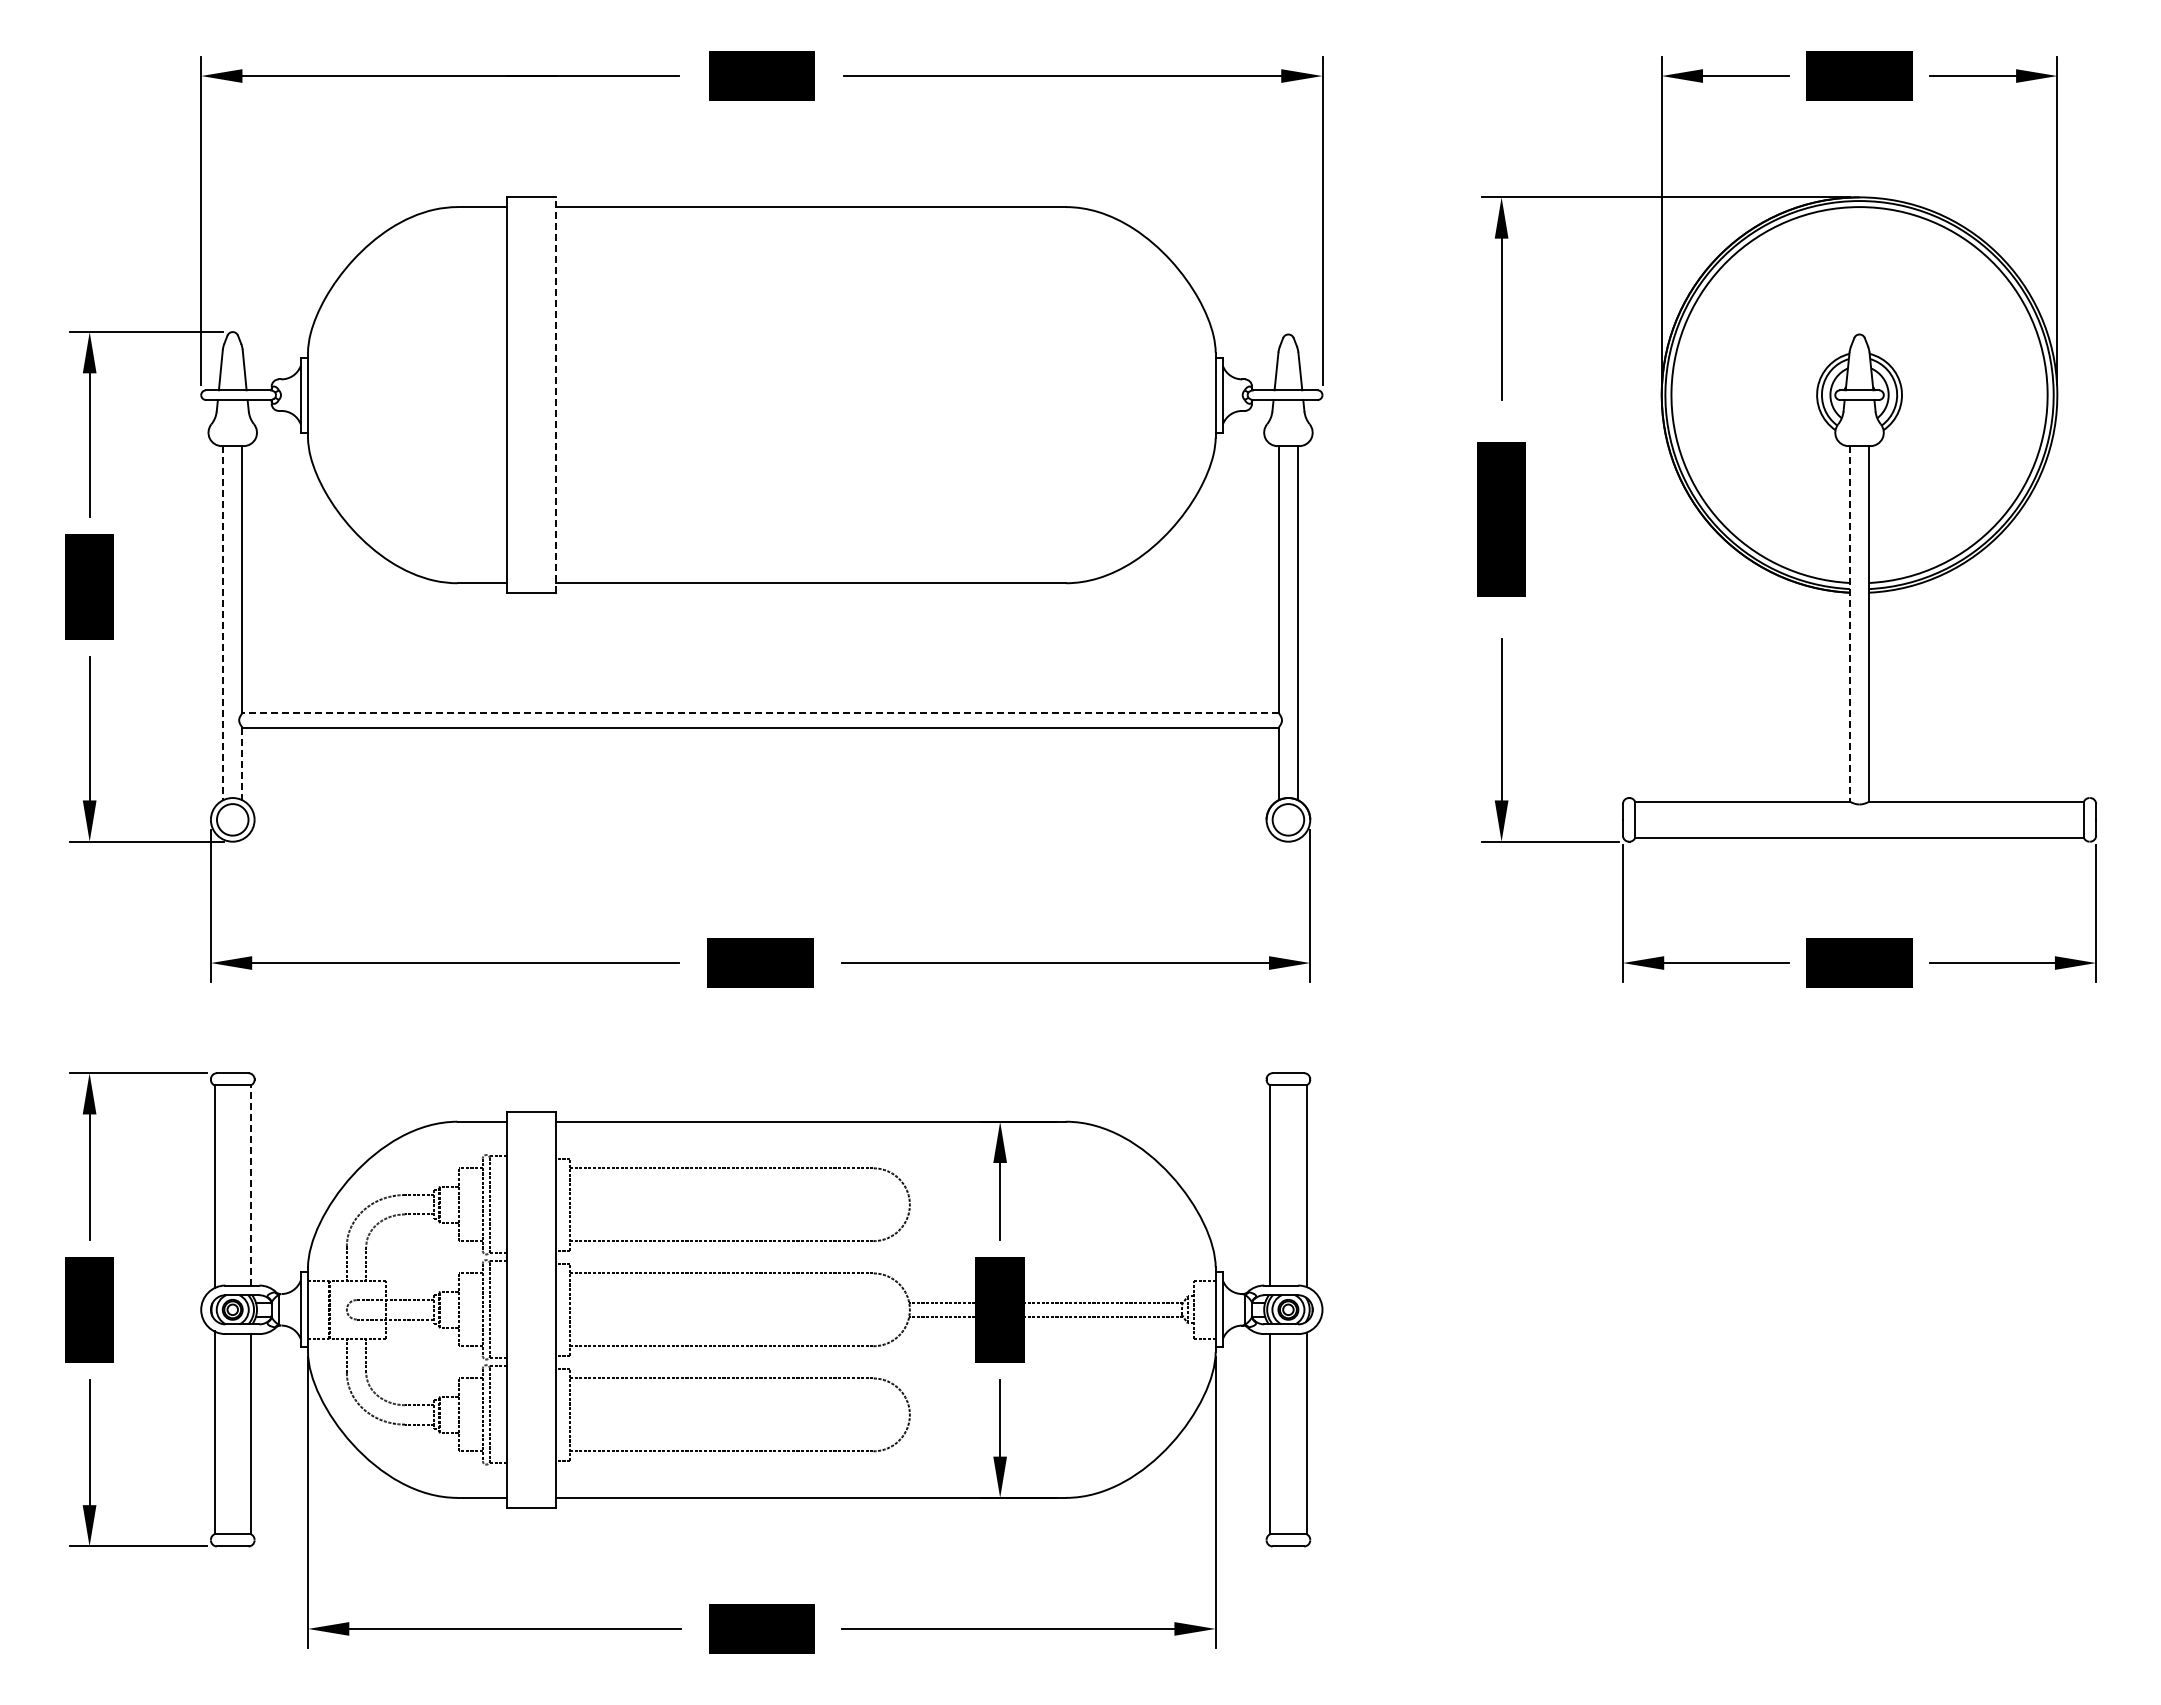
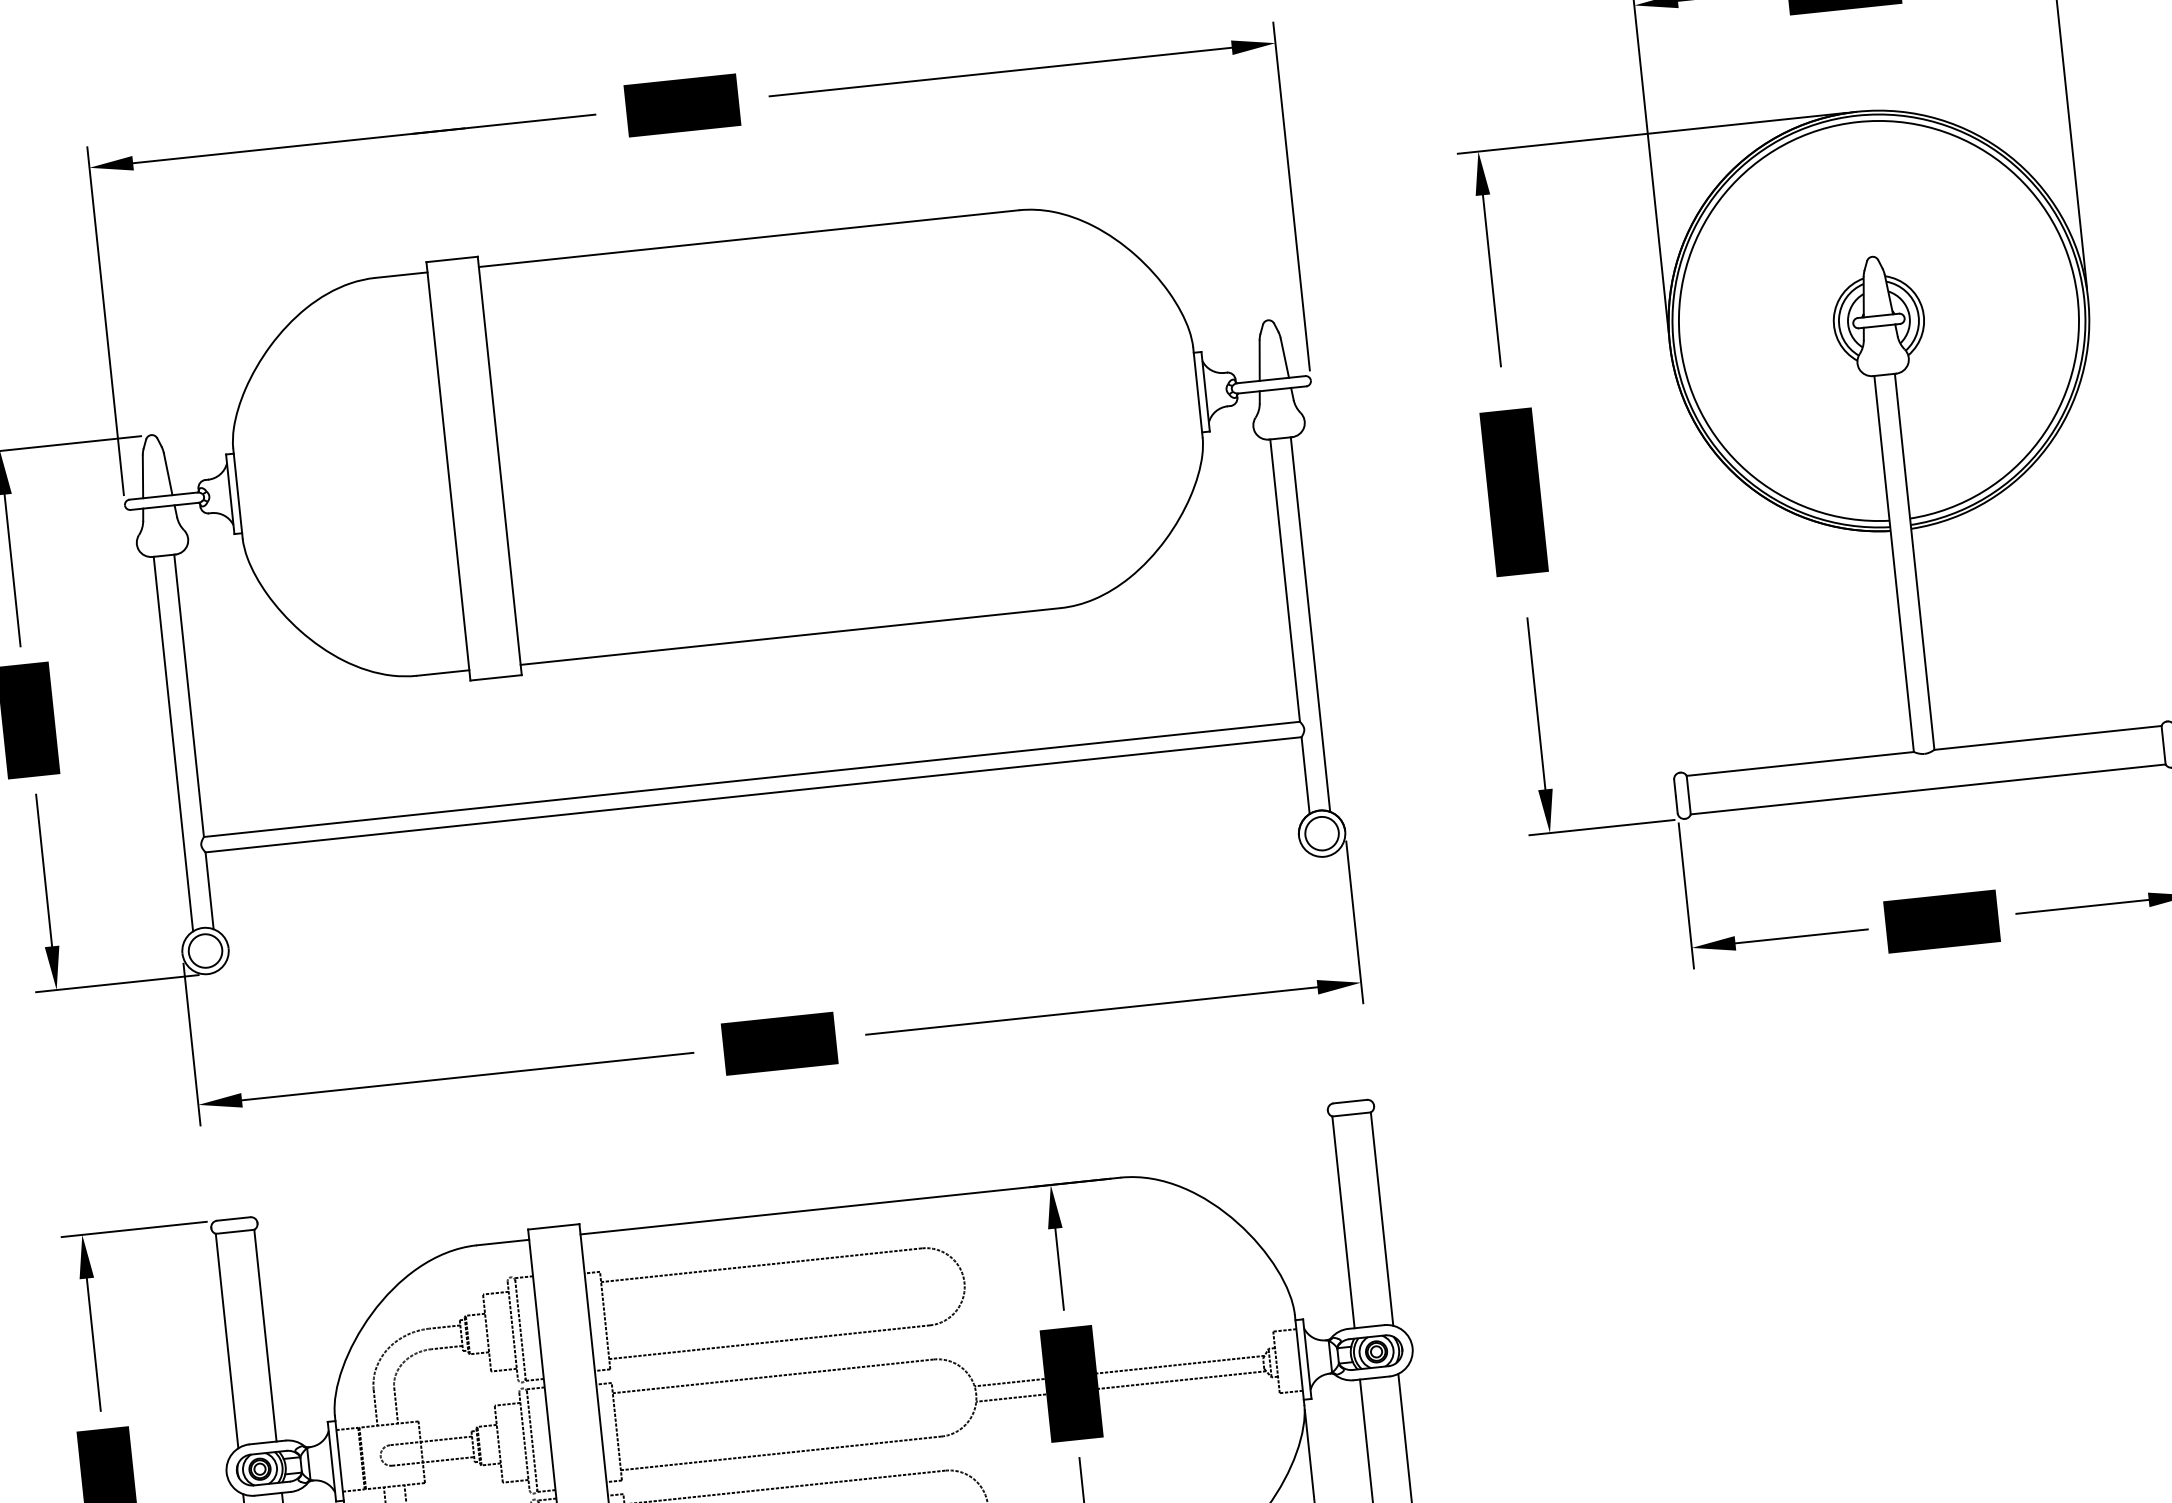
line: (555, 395) -> (499, 466), dashed -> solid
line: (223, 623) -> (173, 744), dashed -> solid
line: (1849, 623) -> (1893, 563), dashed -> solid
line: (760, 713) -> (751, 779), dashed -> solid
line: (242, 764) -> (209, 891), dashed -> solid
line: (250, 1184) -> (264, 1334), dashed -> solid

